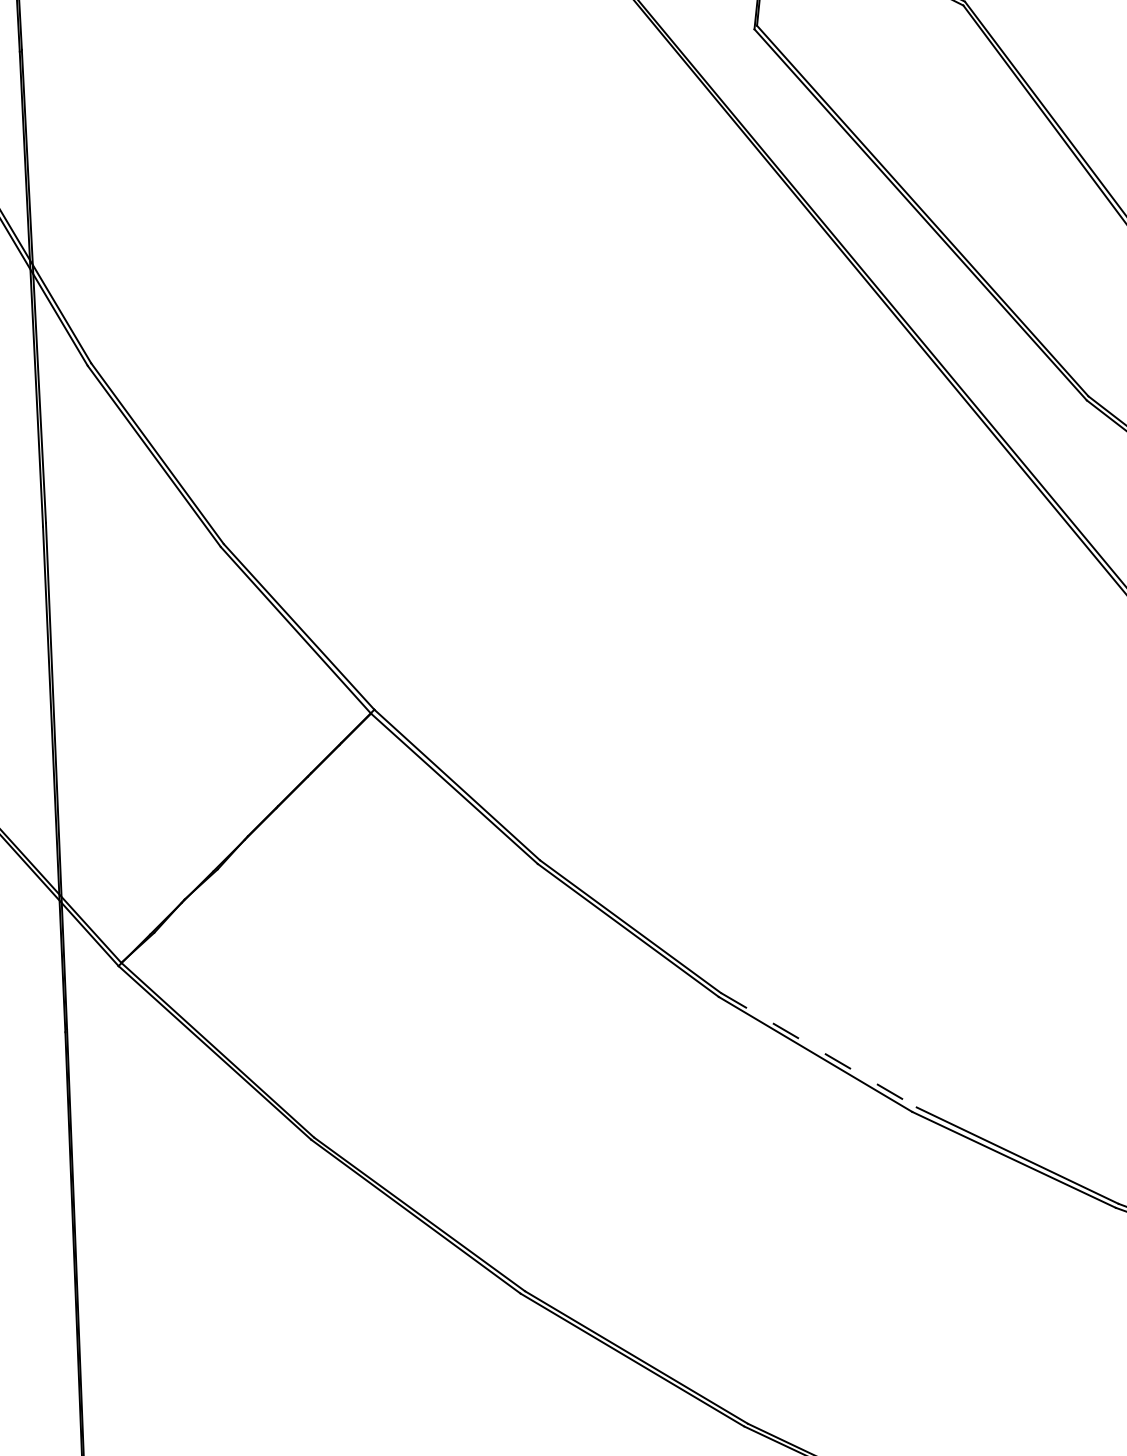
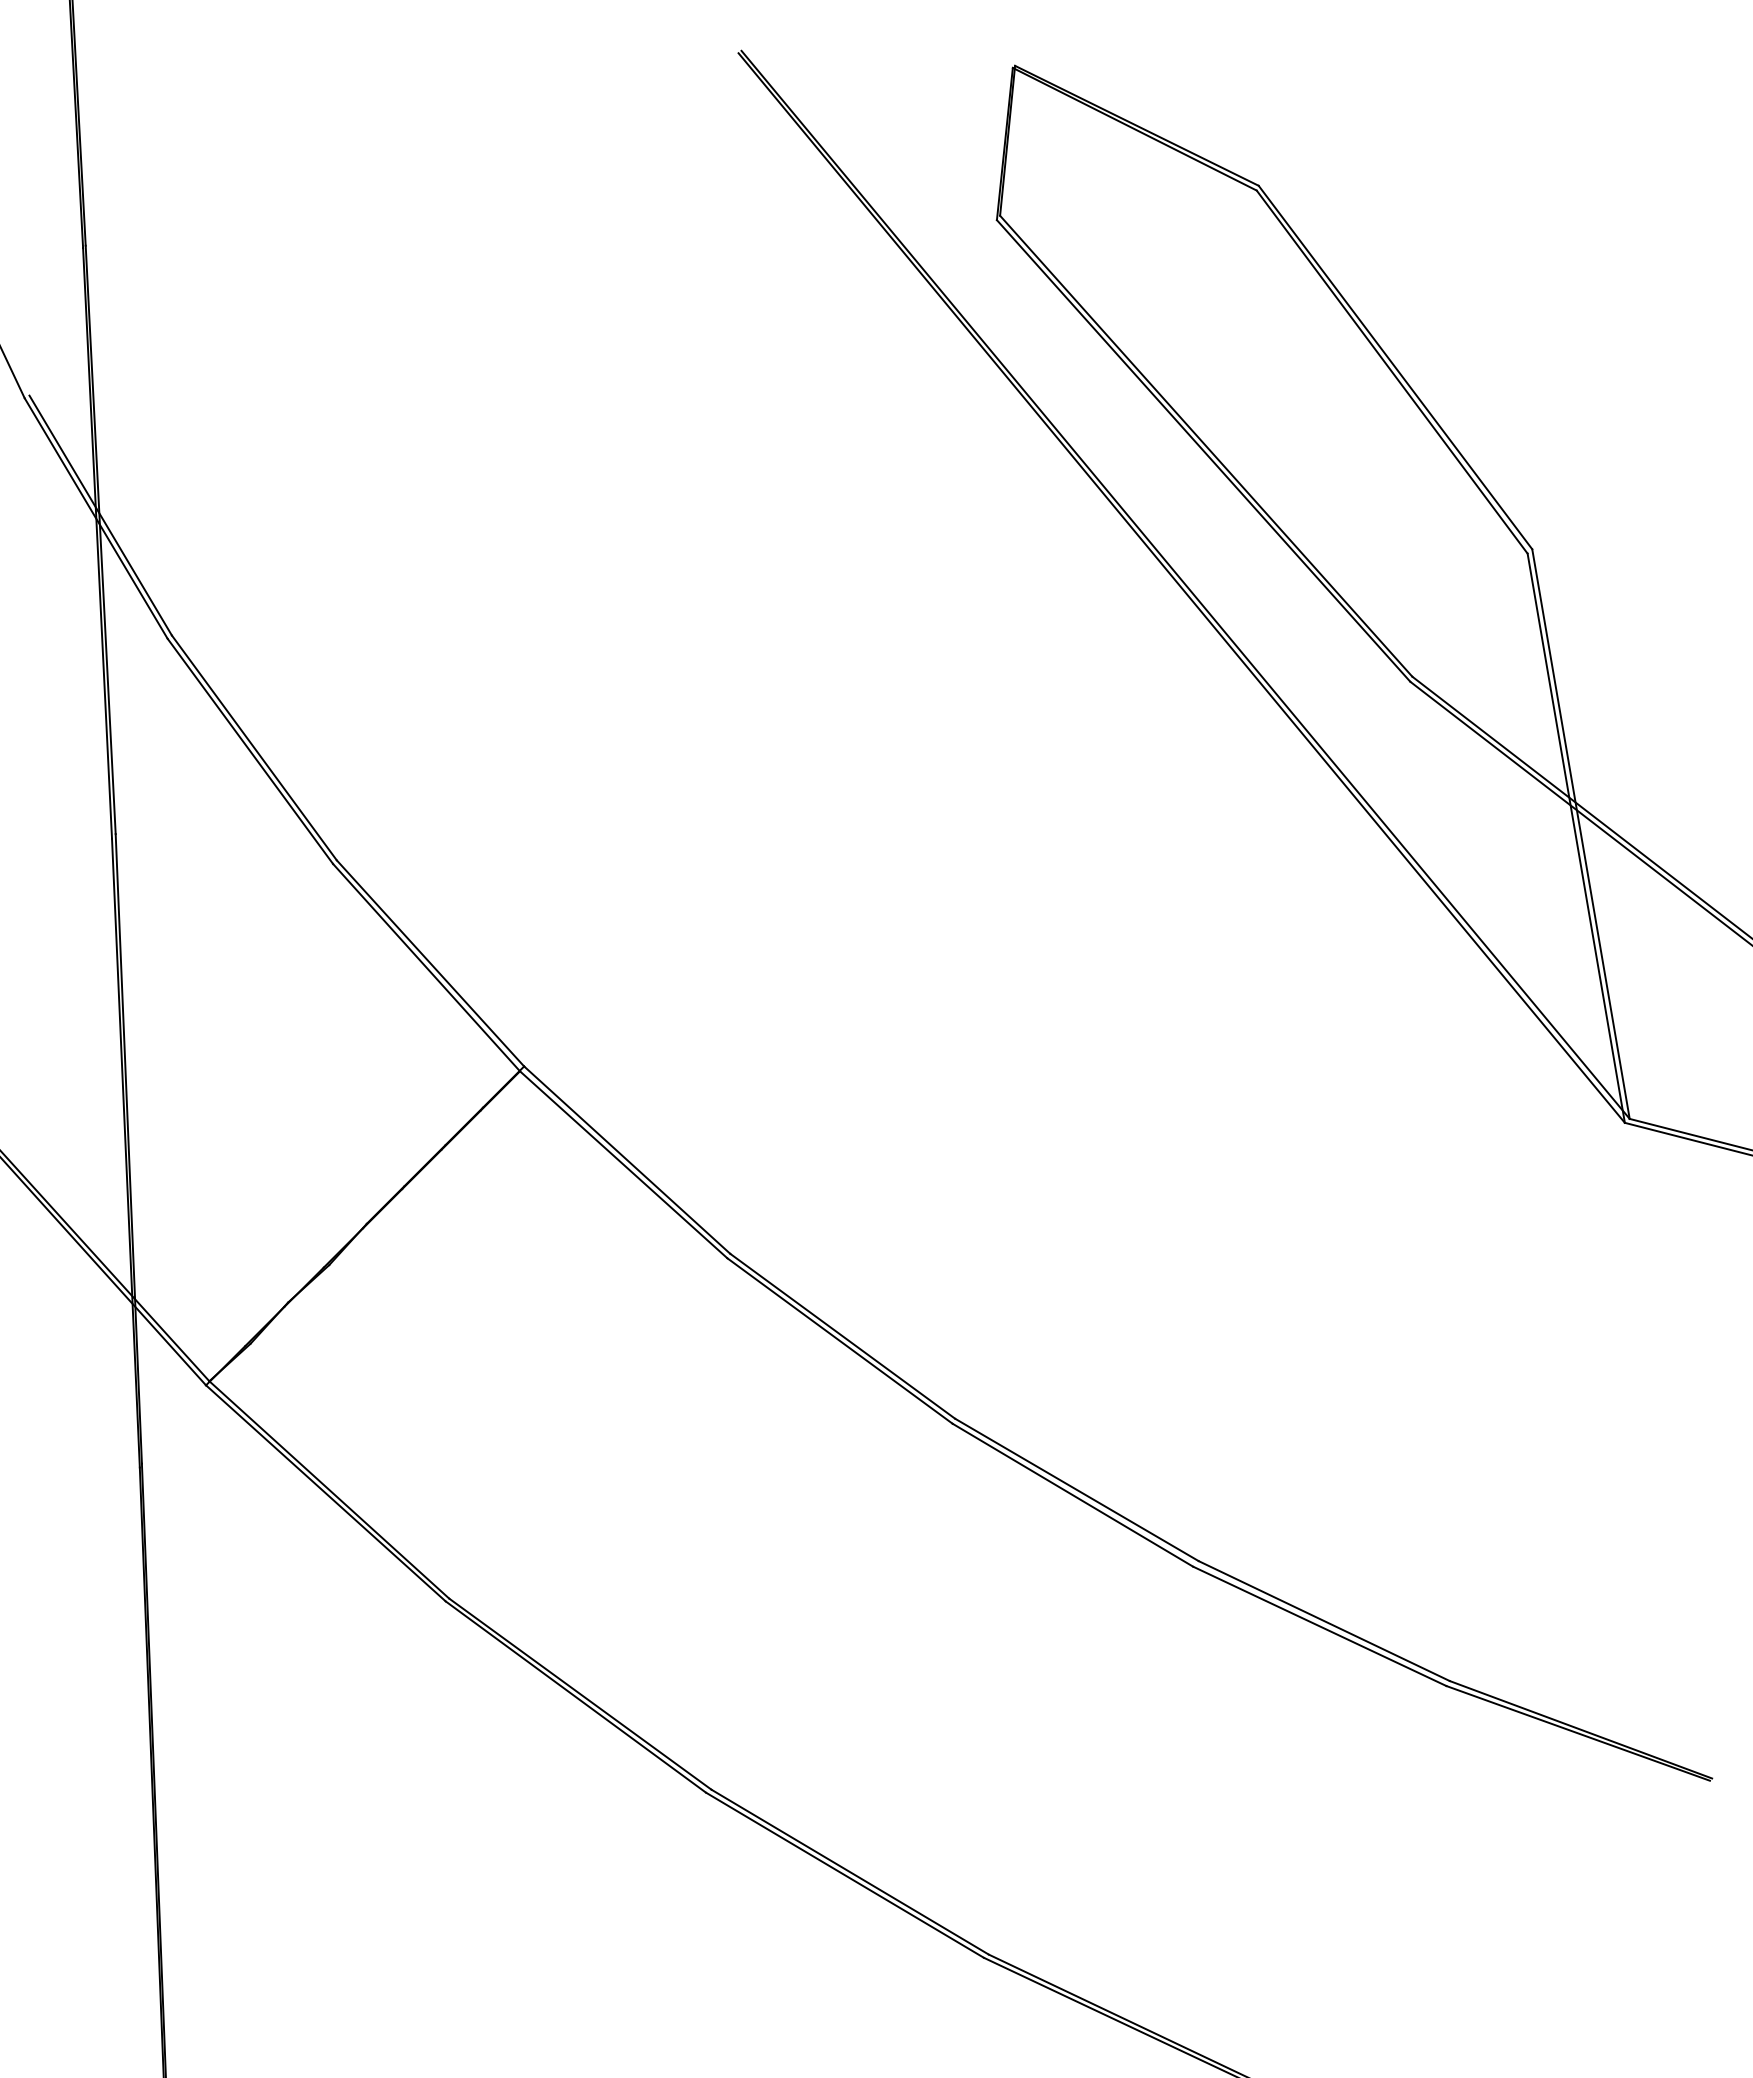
line: (819, 1050) -> (1077, 1490), dashed -> solid

